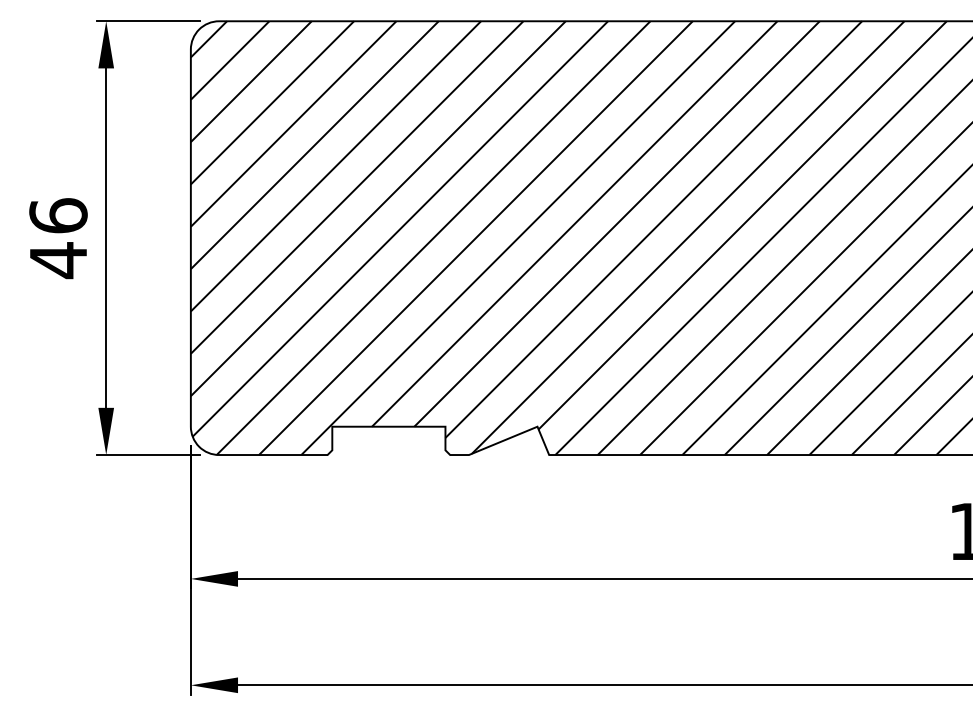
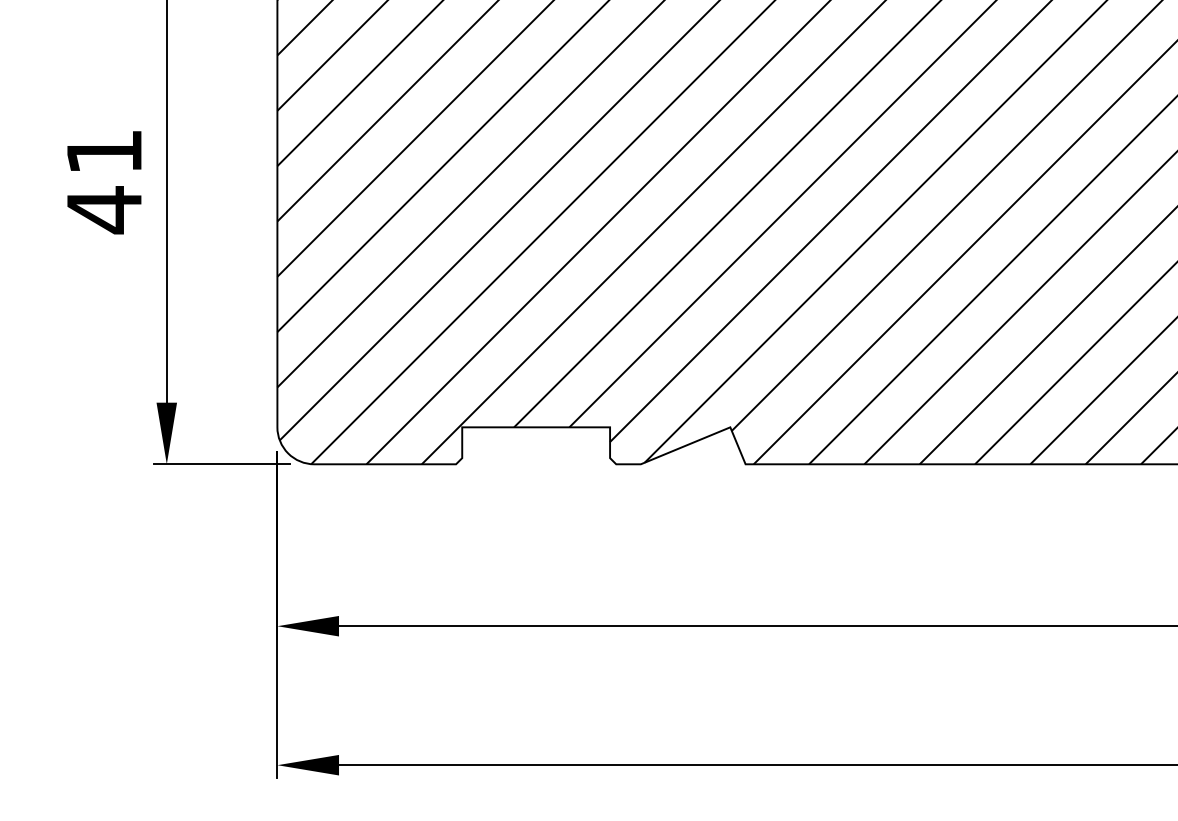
text: (58, 215) -> (104, 151), 46 -> 41

